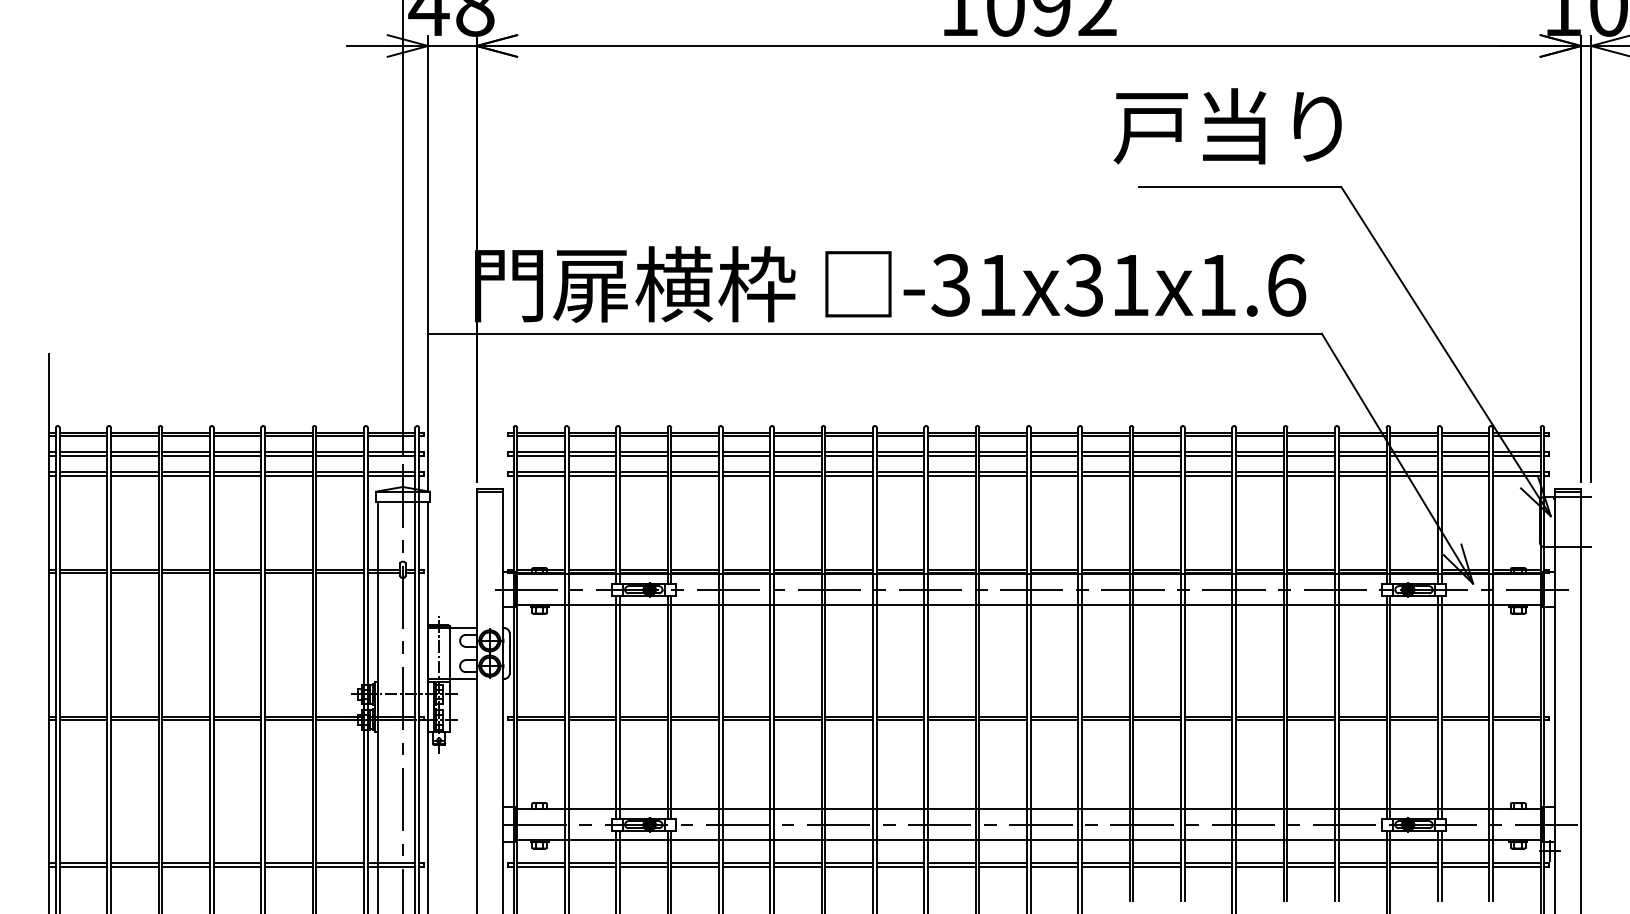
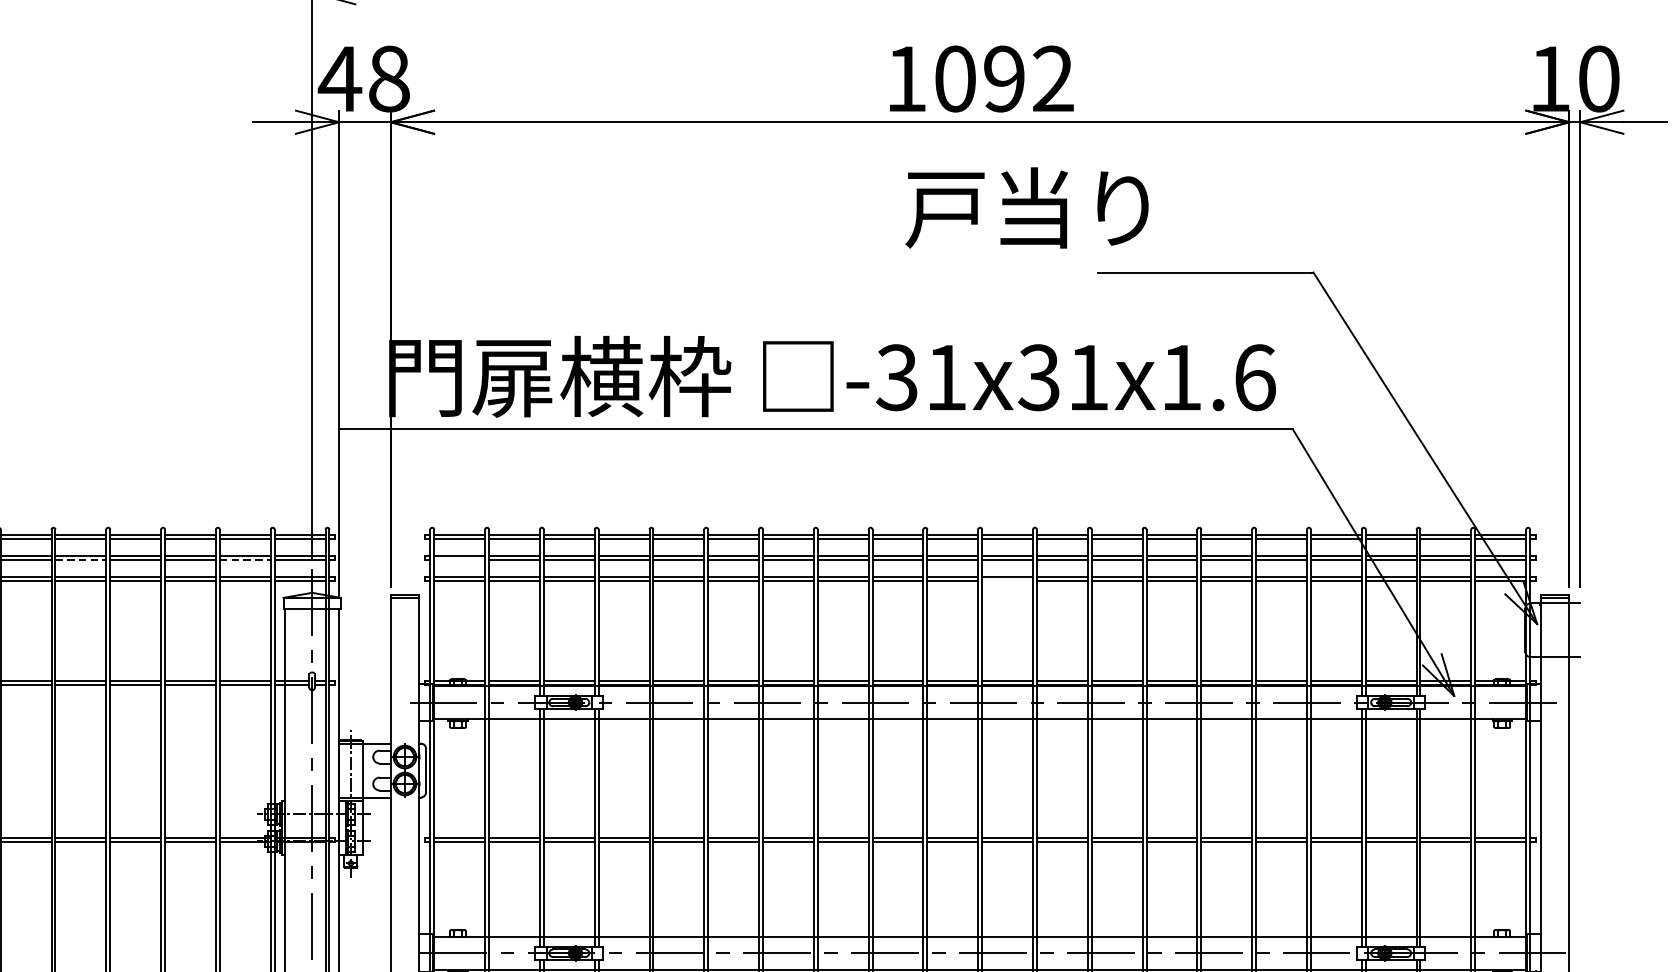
text: (1227, 126) -> (1026, 208), moved
line: (186, 456) -> (81, 560), solid -> dashed
line: (340, 456) -> (245, 560), solid -> dashed
line: (540, 456) -> (459, 560), removed
line: (1054, 475) -> (1007, 580), removed

